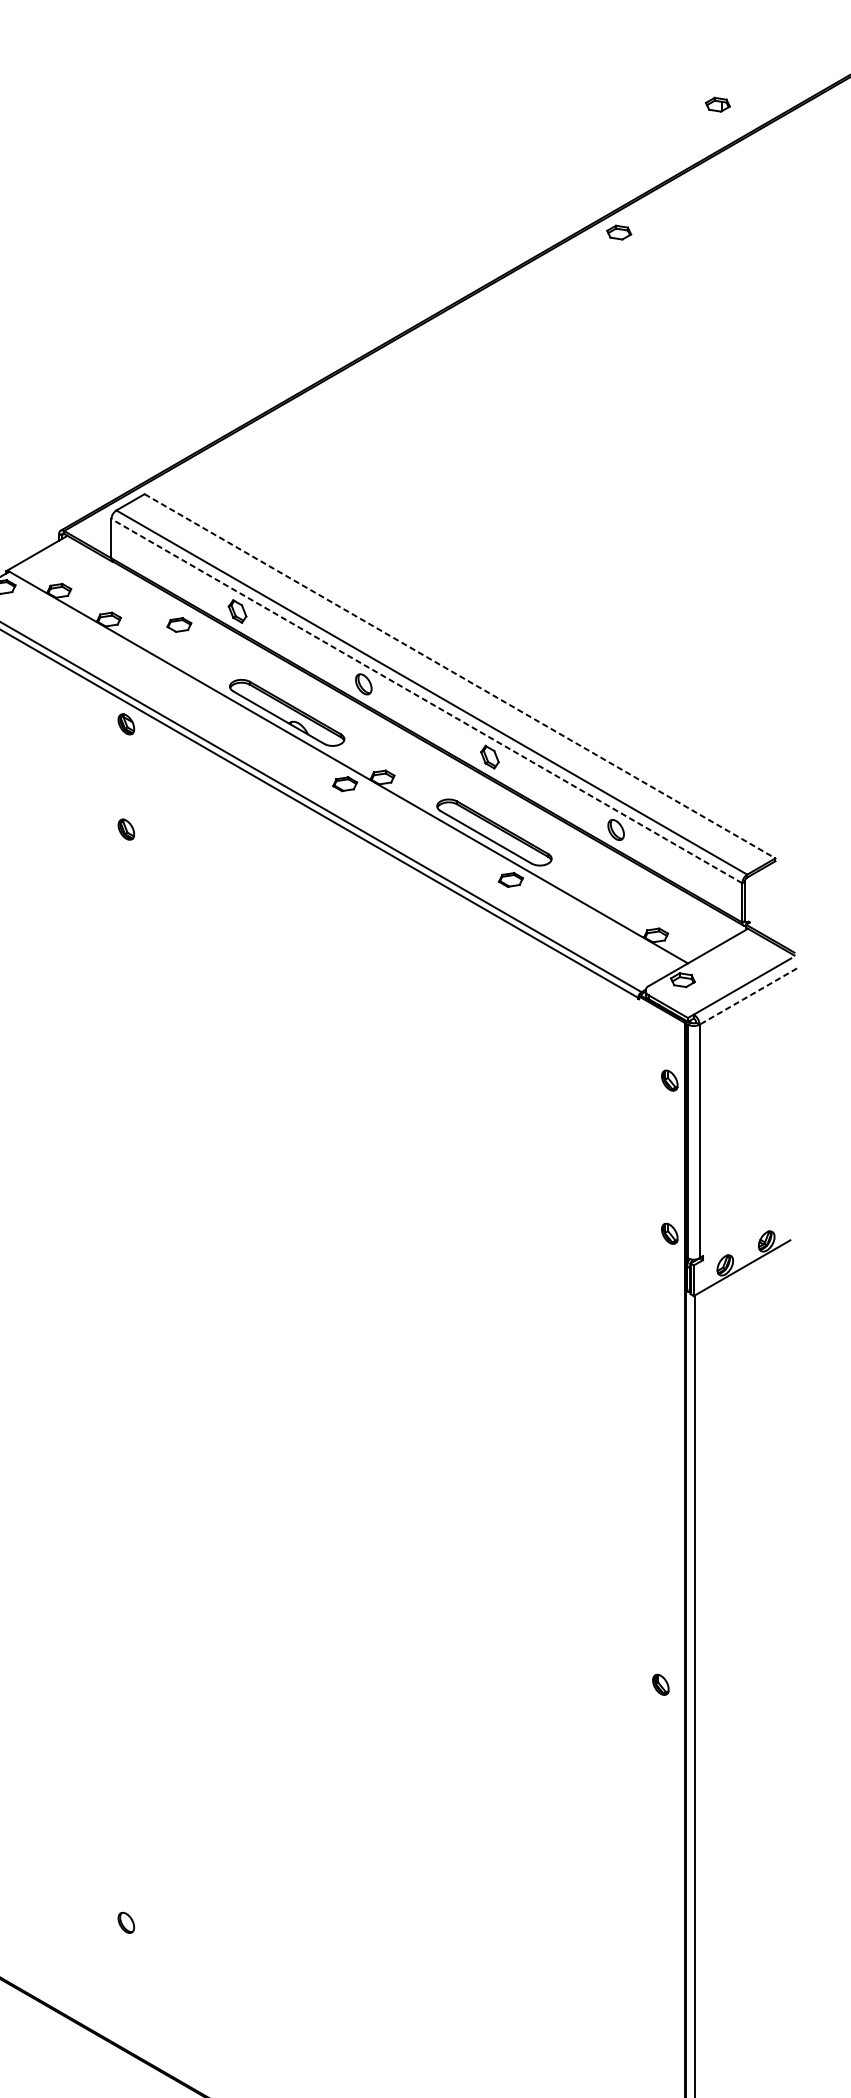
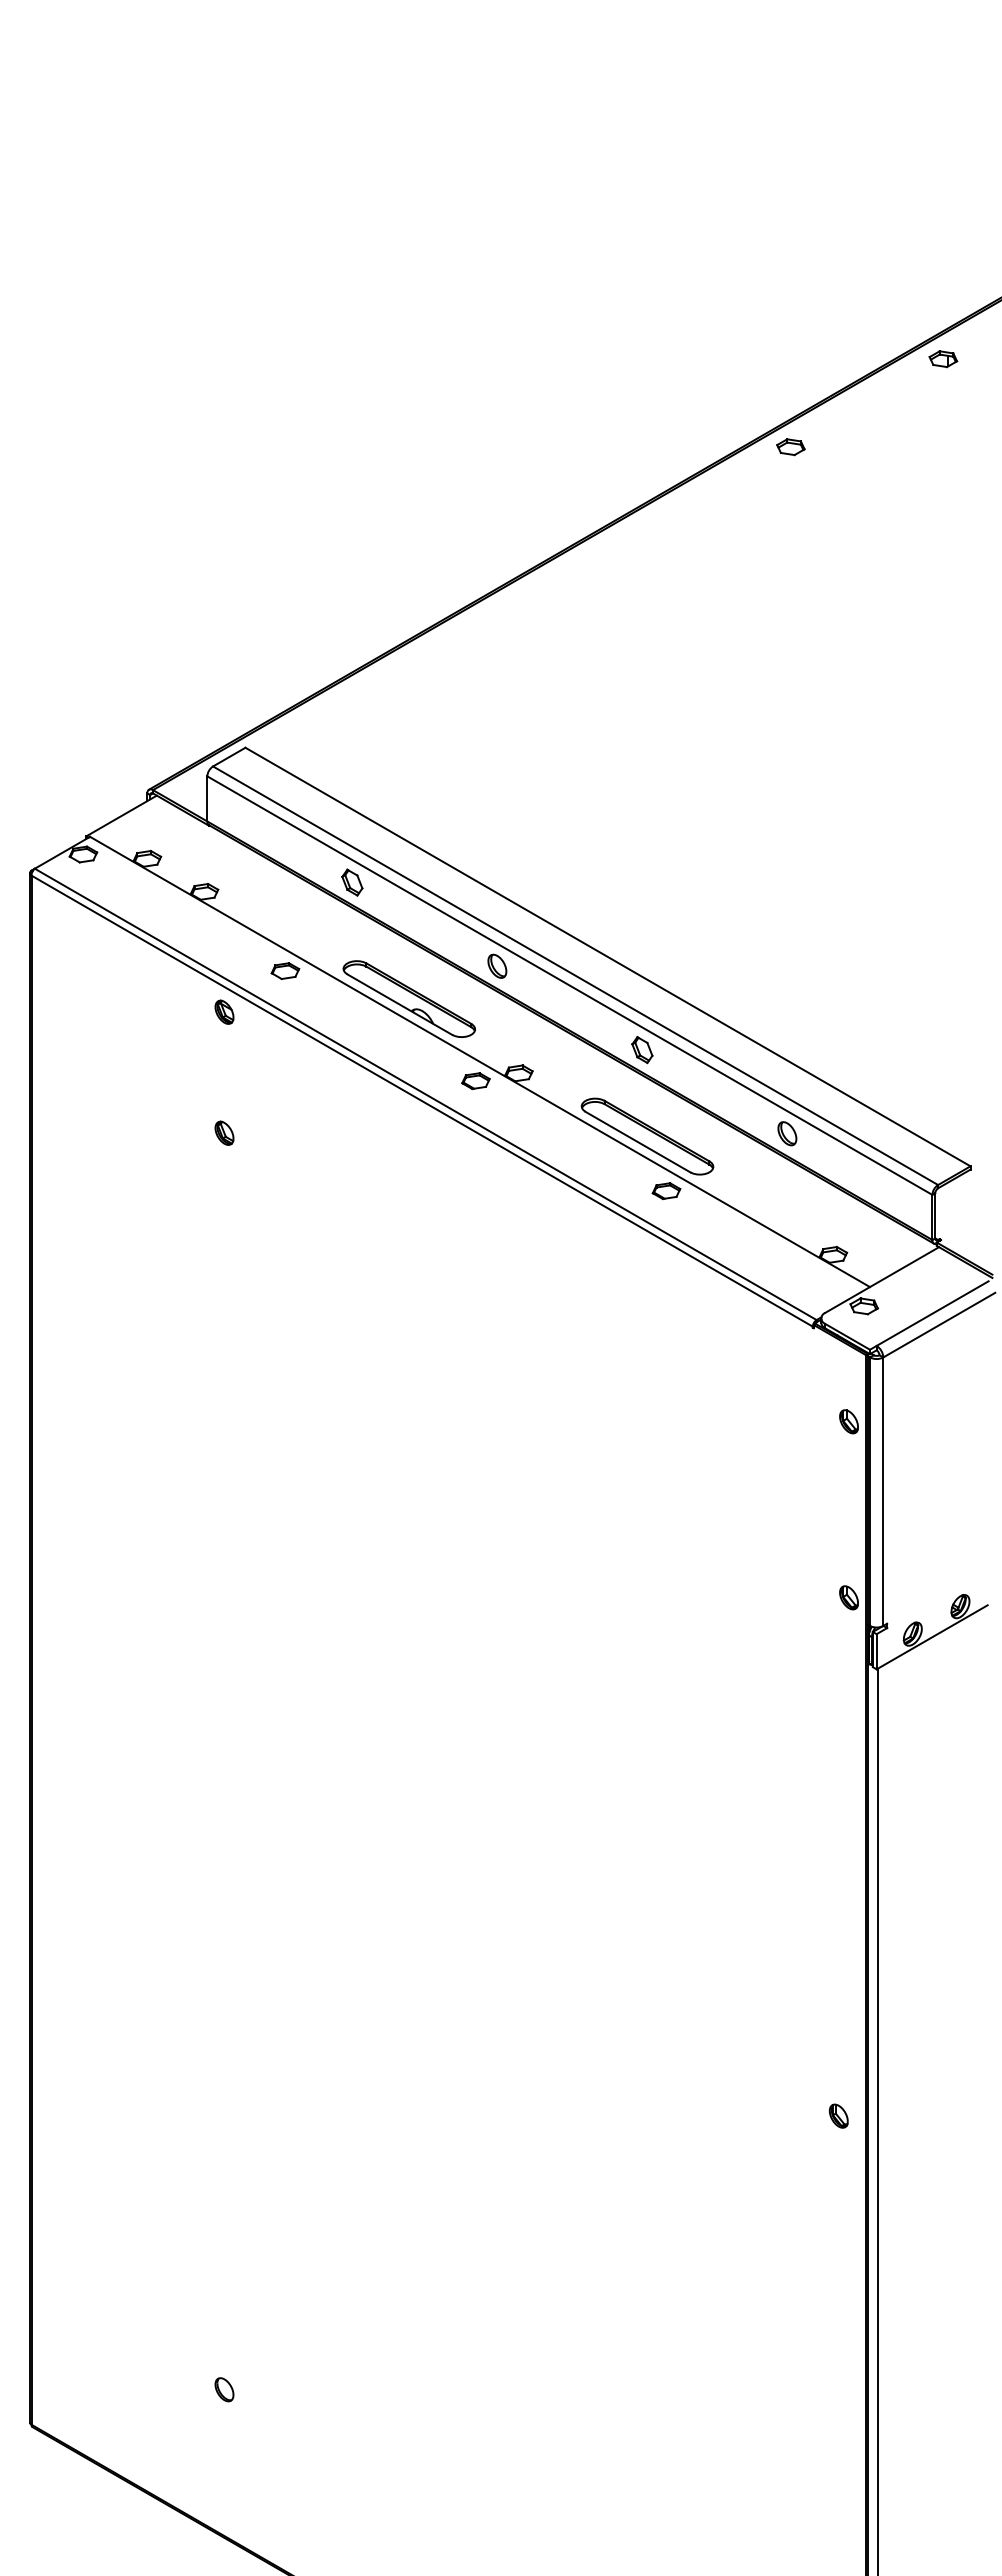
part: (718, 105) -> (943, 359), moved
part: (179, 624) -> (285, 970), moved
line: (460, 676) -> (608, 957), dashed -> solid
line: (426, 701) -> (569, 985), dashed -> solid
line: (748, 996) -> (939, 1325), dashed -> solid

